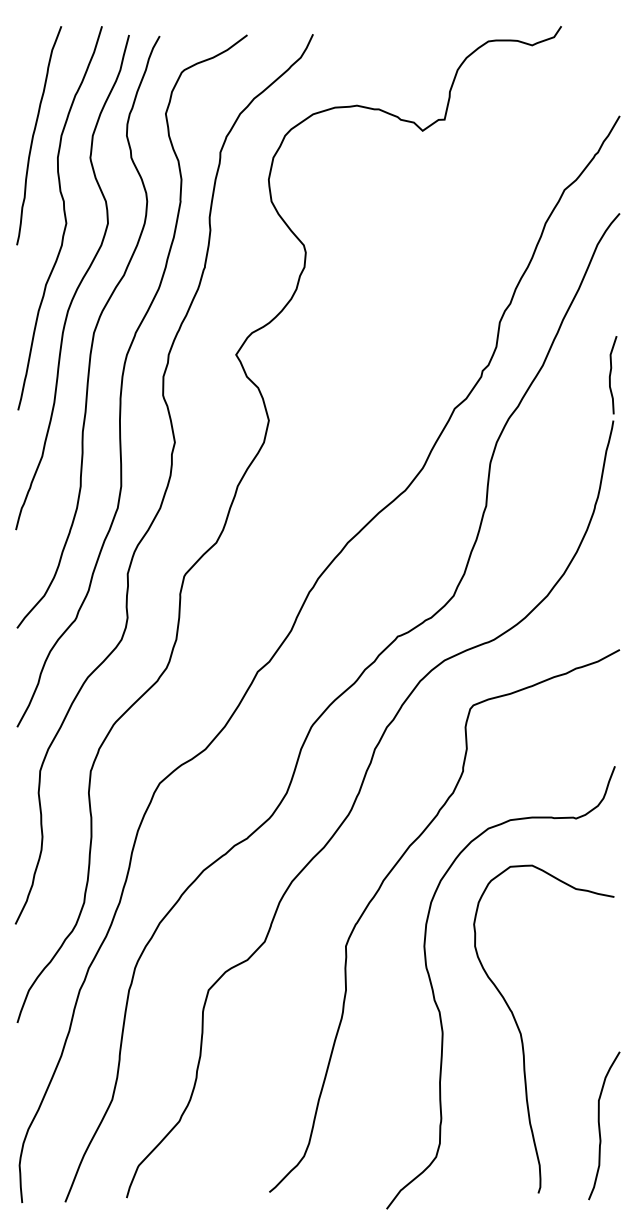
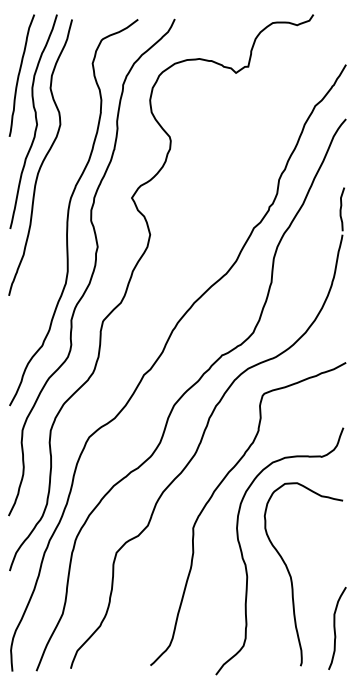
curve: (92, 332) -> (51, 185), removed

